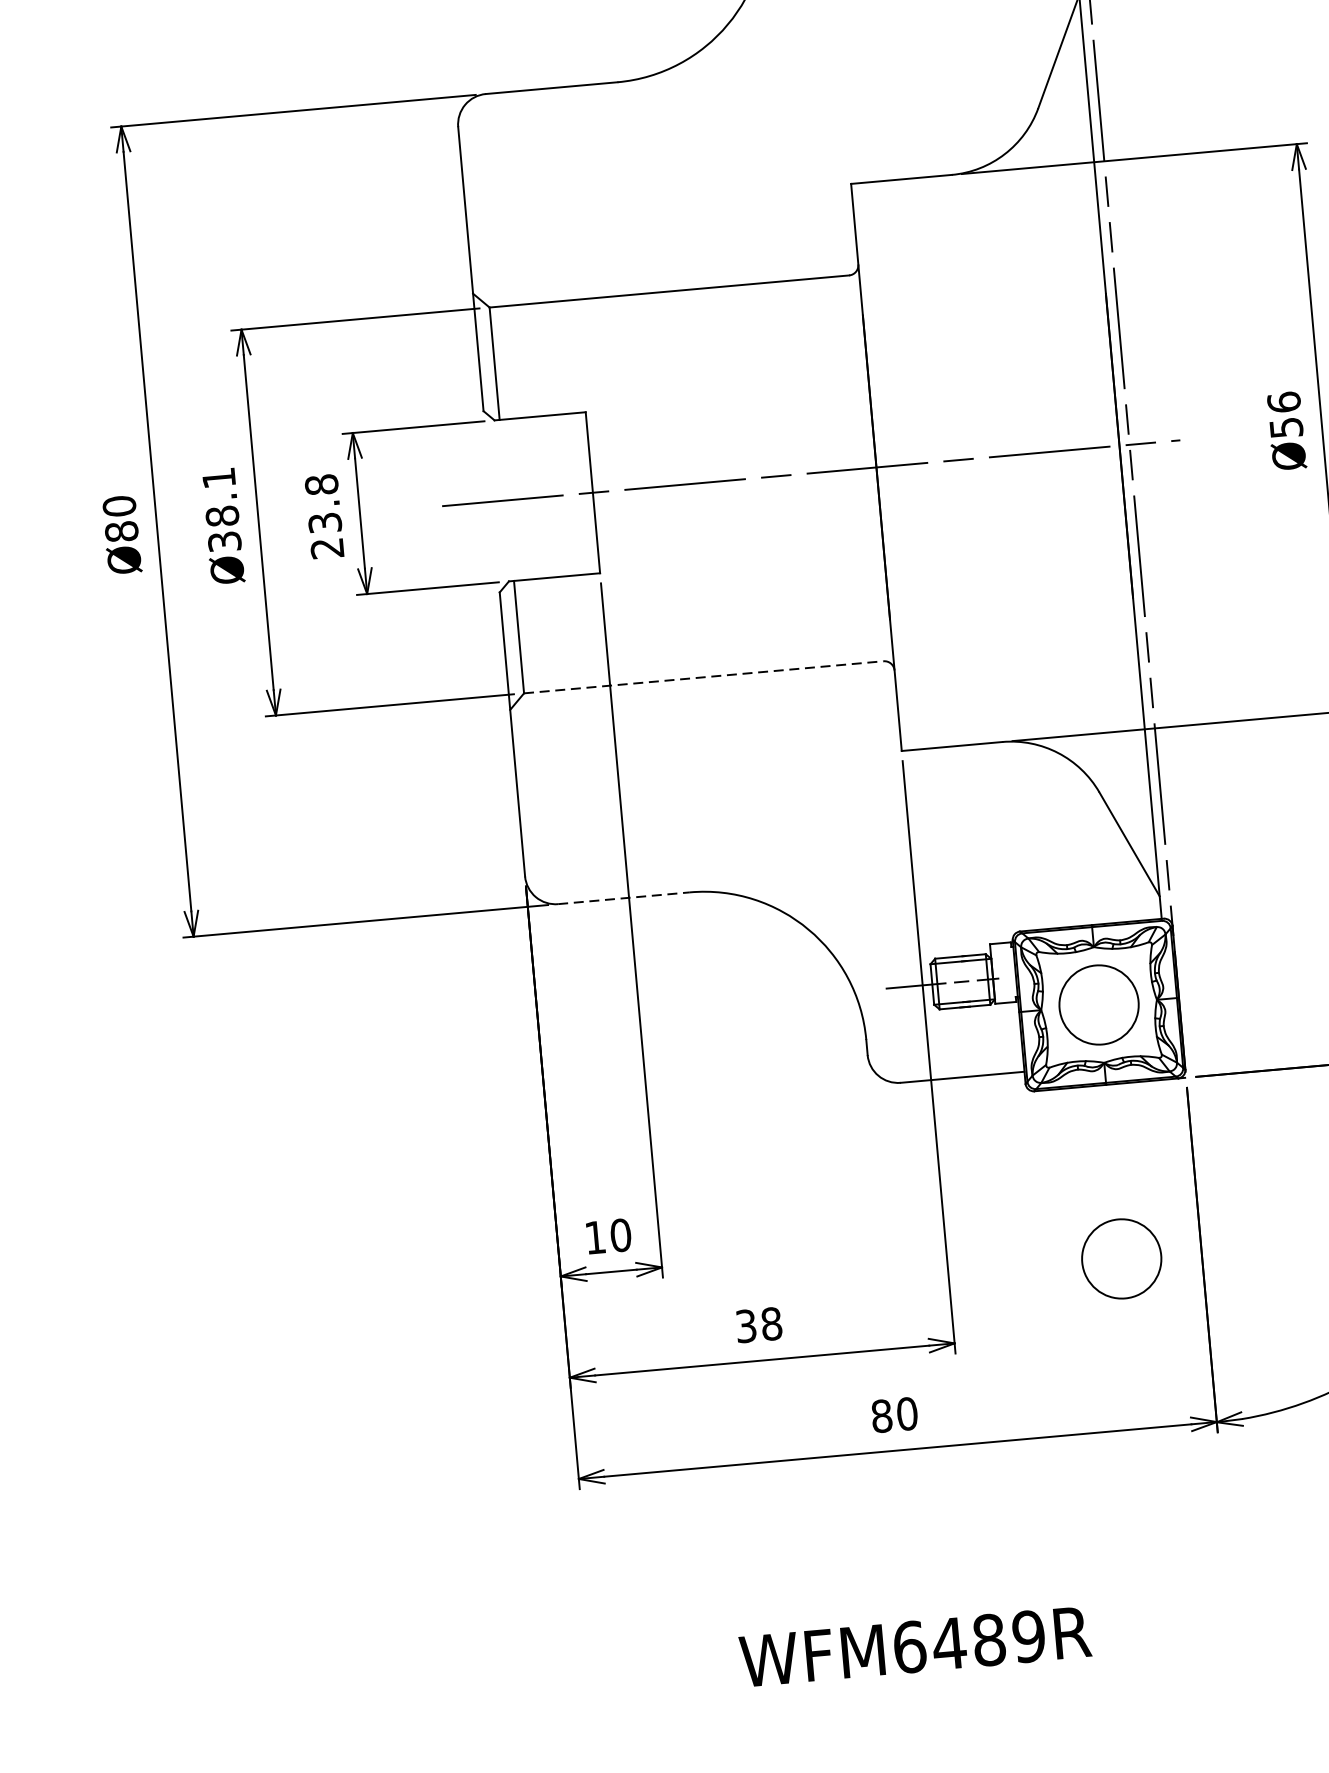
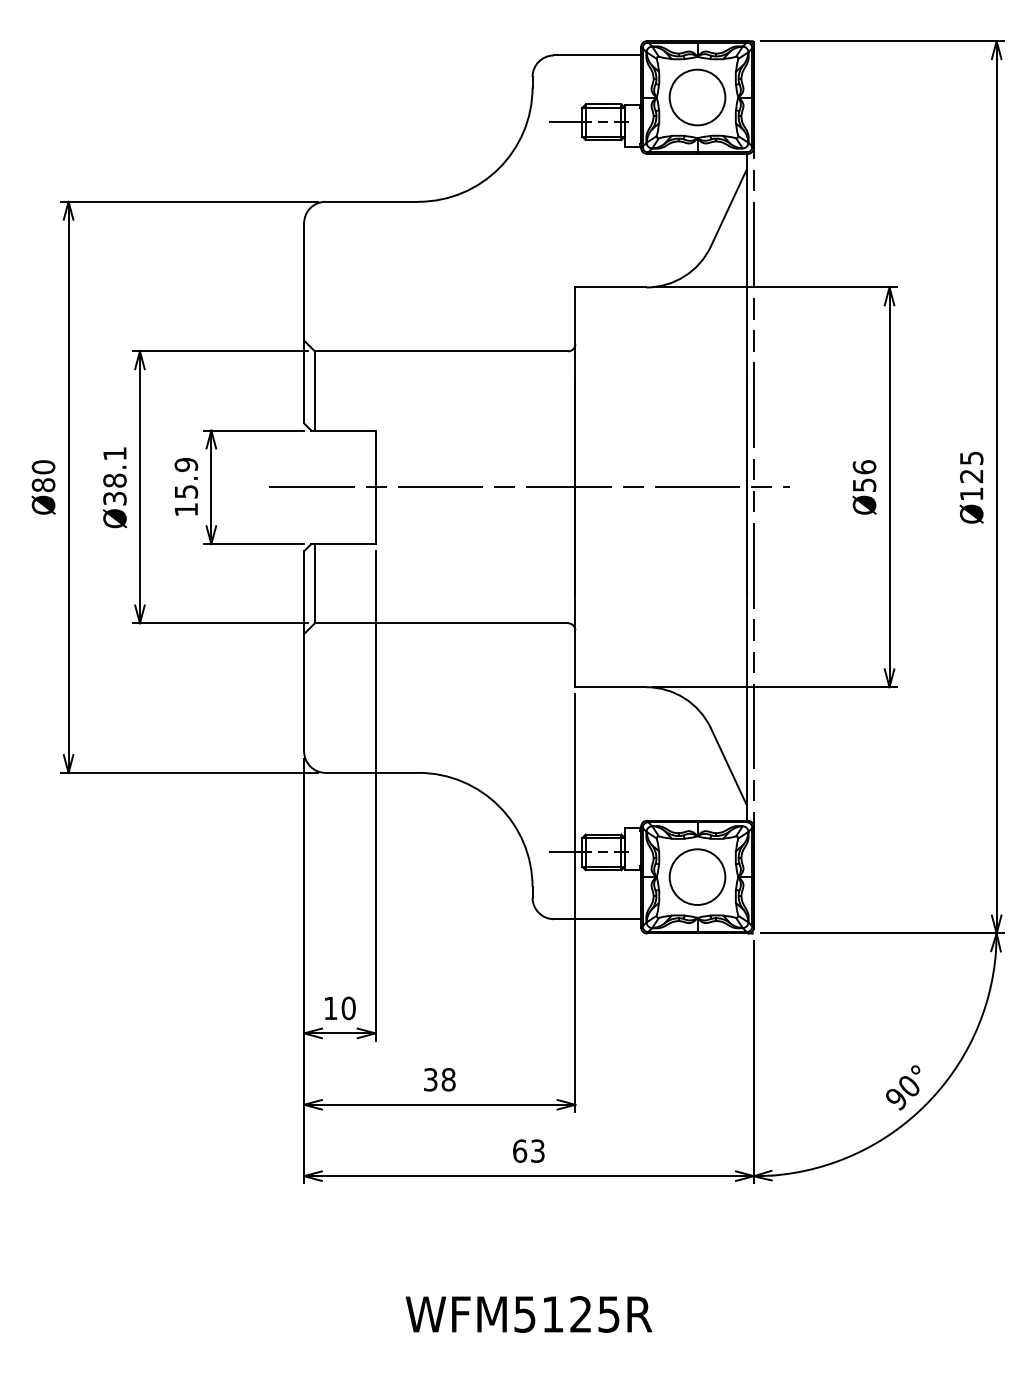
text: (324, 515) -> (186, 486), 23.8 -> 15.9
line: (703, 677) -> (441, 623), dashed -> solid
line: (624, 897) -> (372, 772), dashed -> solid
circle: (1121, 1258) -> (697, 1055), removed
text: (893, 1414) -> (528, 1150), 80 -> 63
text: (968, 1642) -> (566, 1314), WFM6489R -> WFM5125R

